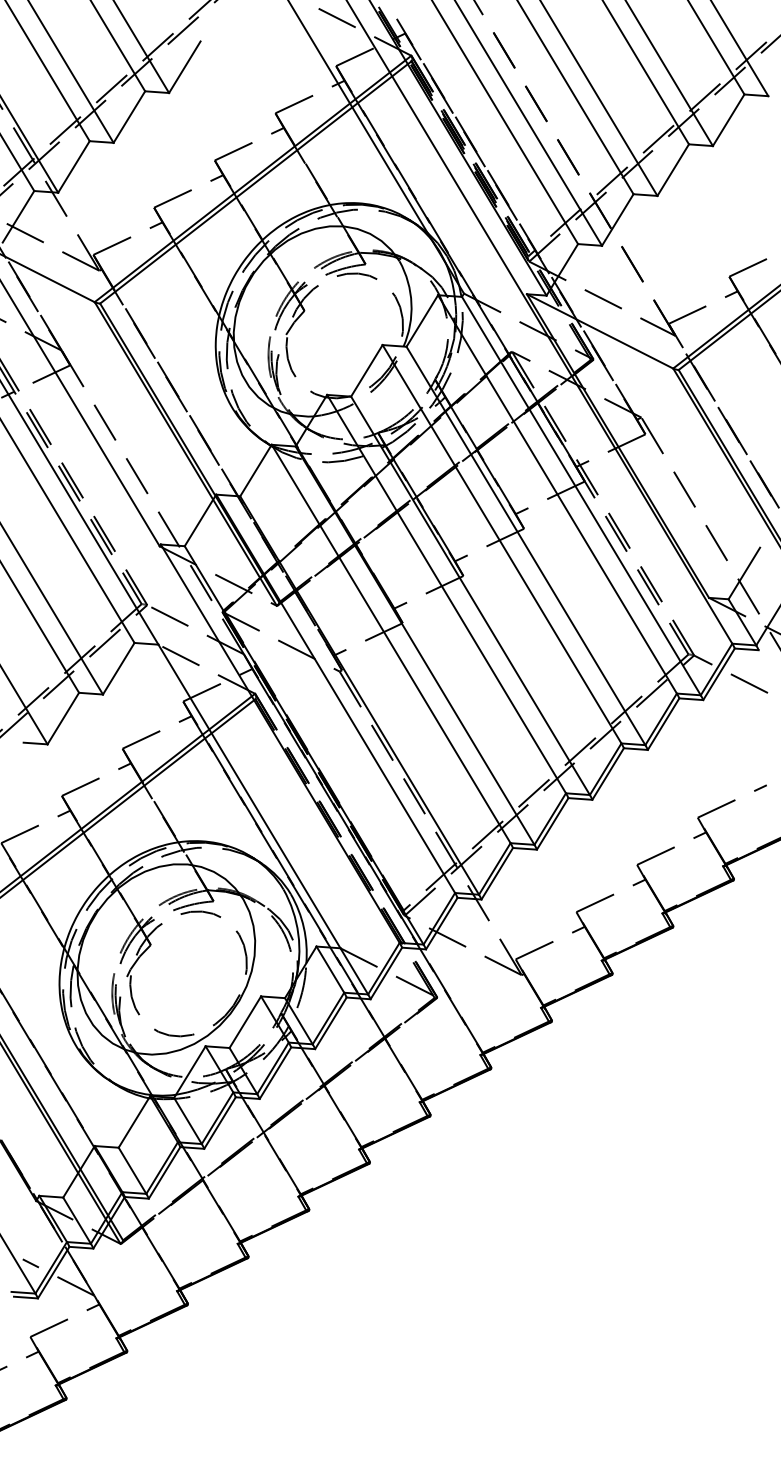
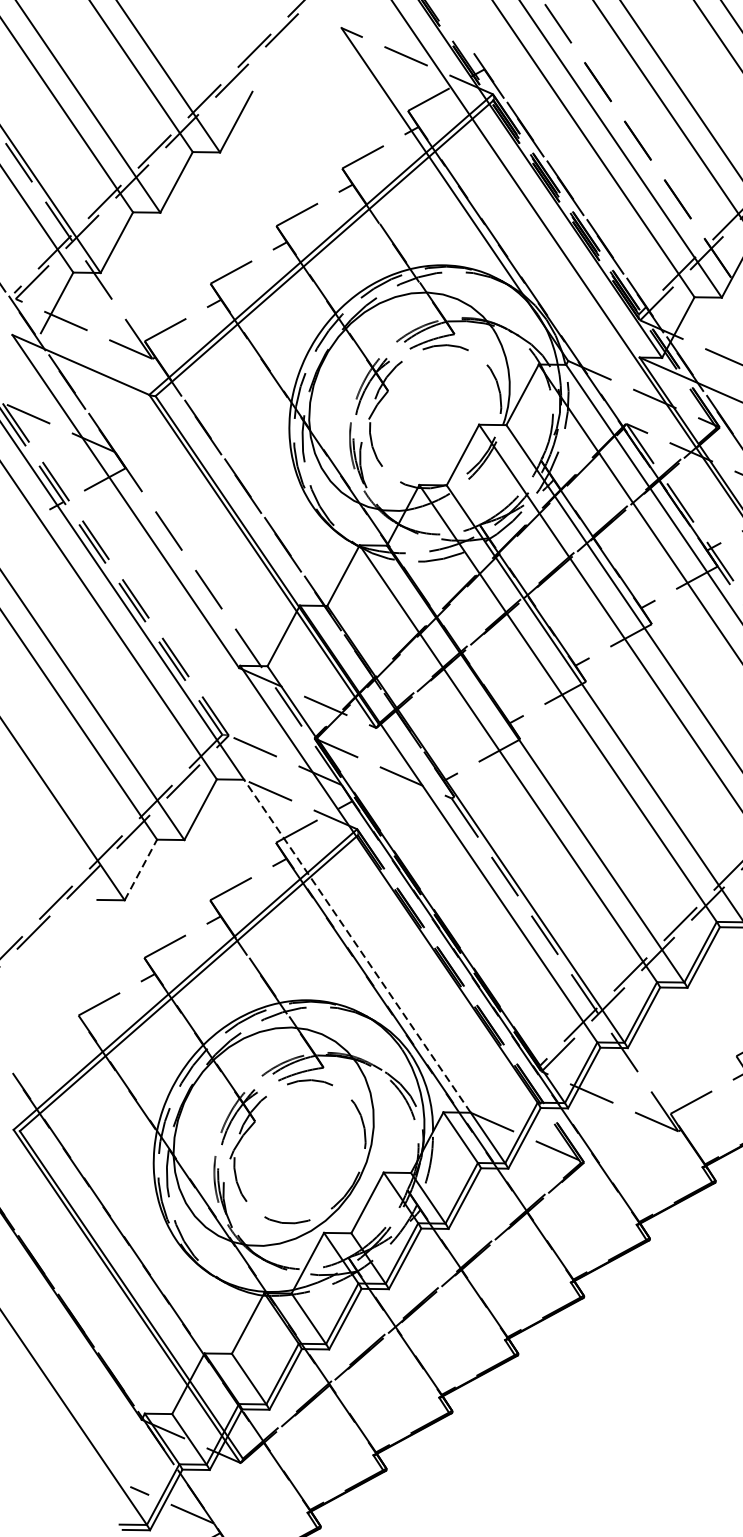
line: (63, 718) -> (141, 869), solid -> dashed
line: (249, 796) -> (357, 946), solid -> dashed

